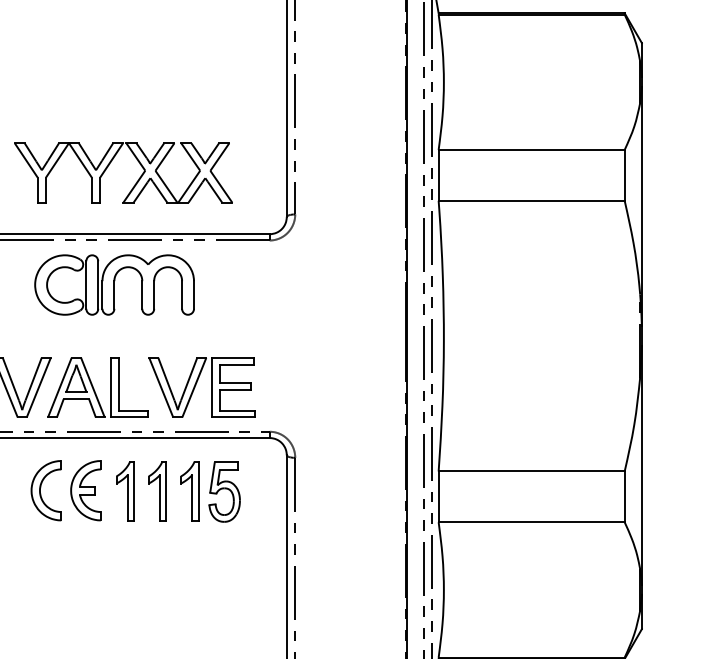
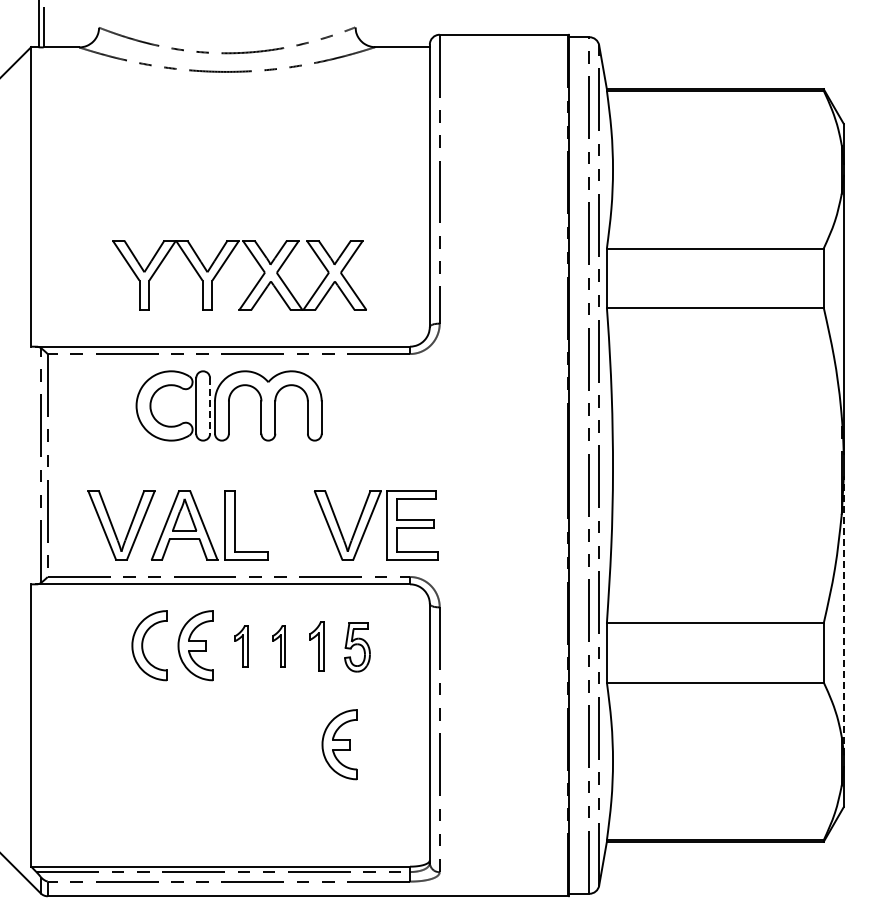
line: (98, 284) -> (210, 405), solid -> dashed
part: (196, 385) -> (369, 522), moved
line: (641, 464) -> (843, 615), solid -> dashed
part: (125, 491) -> (241, 646), size x0.6
part: (156, 491) -> (278, 646), size x0.6
part: (189, 491) -> (316, 646), size x0.7
part: (224, 492) -> (357, 647), size x0.7
part: (209, 575) -> (339, 744), added

